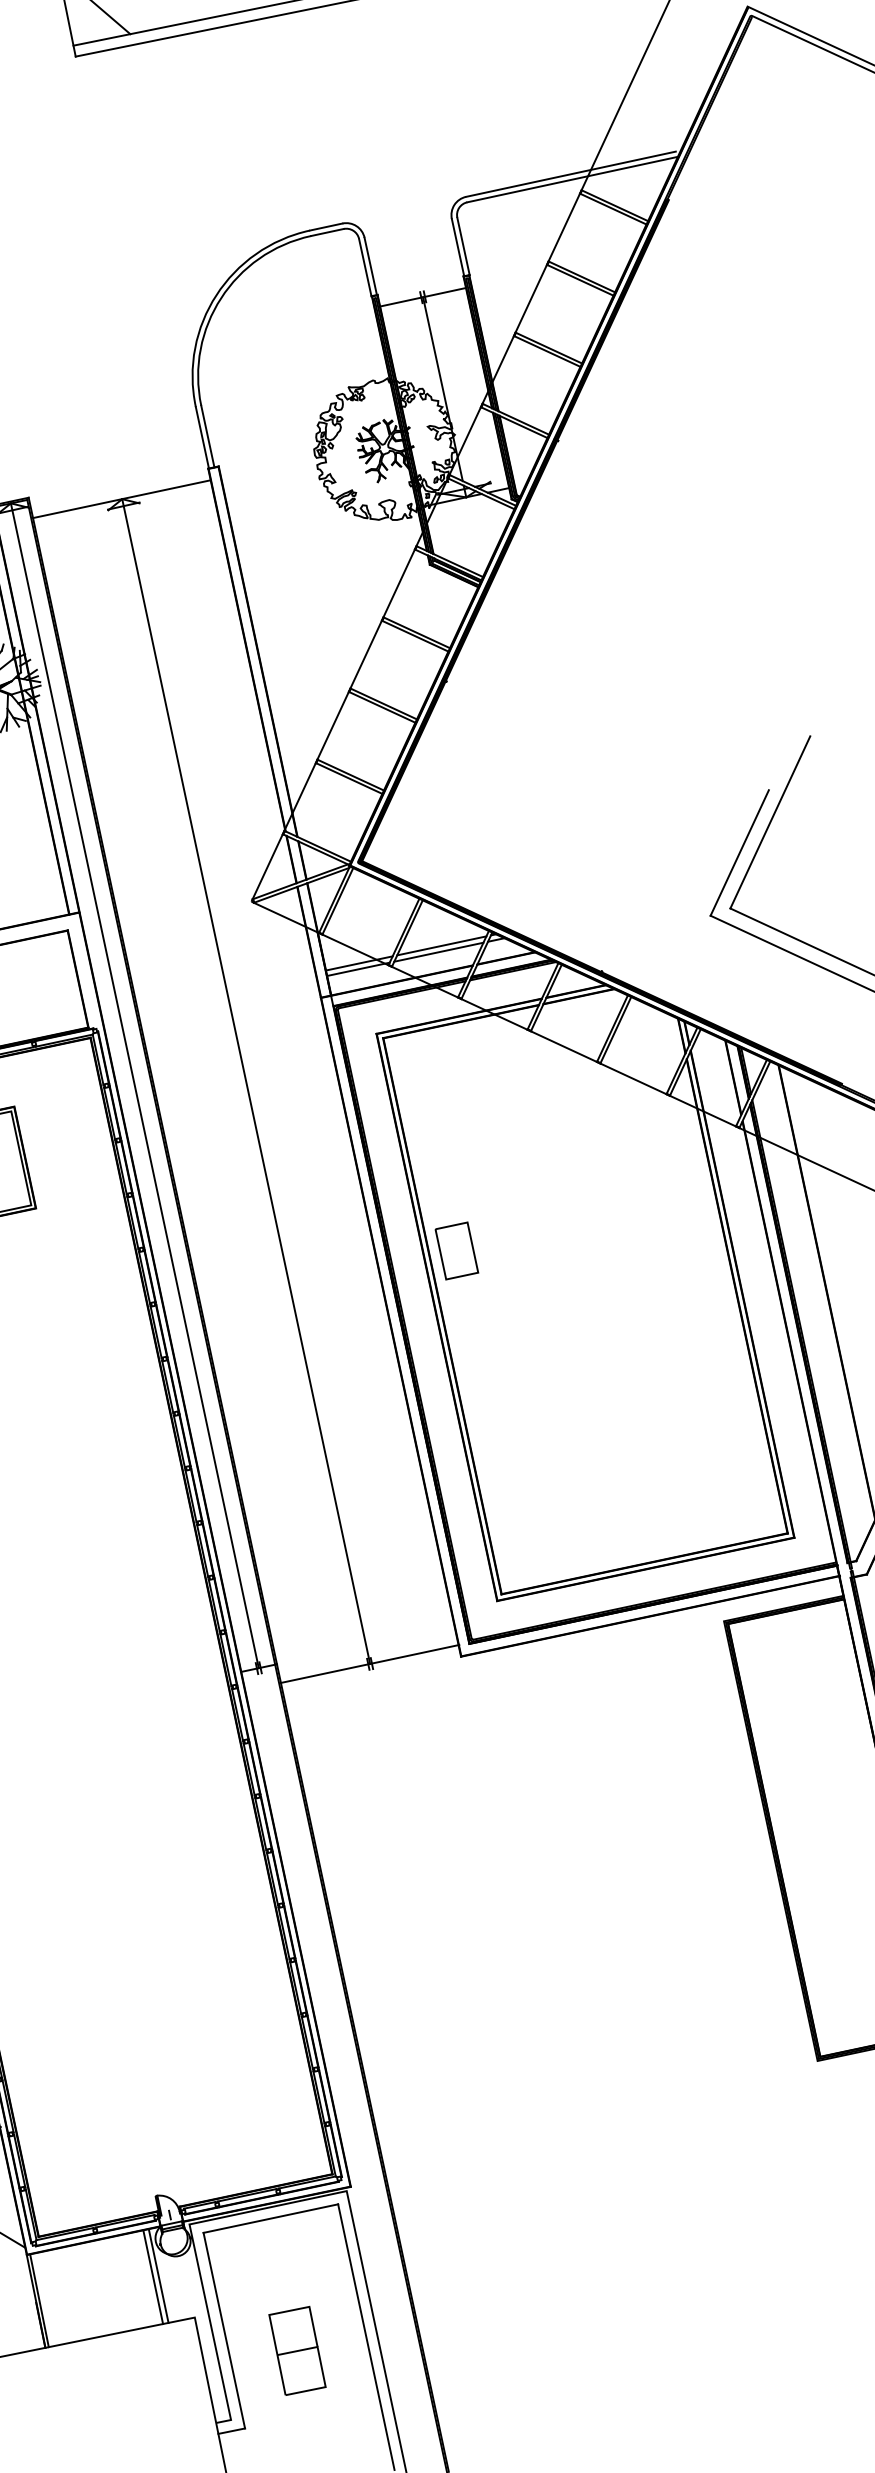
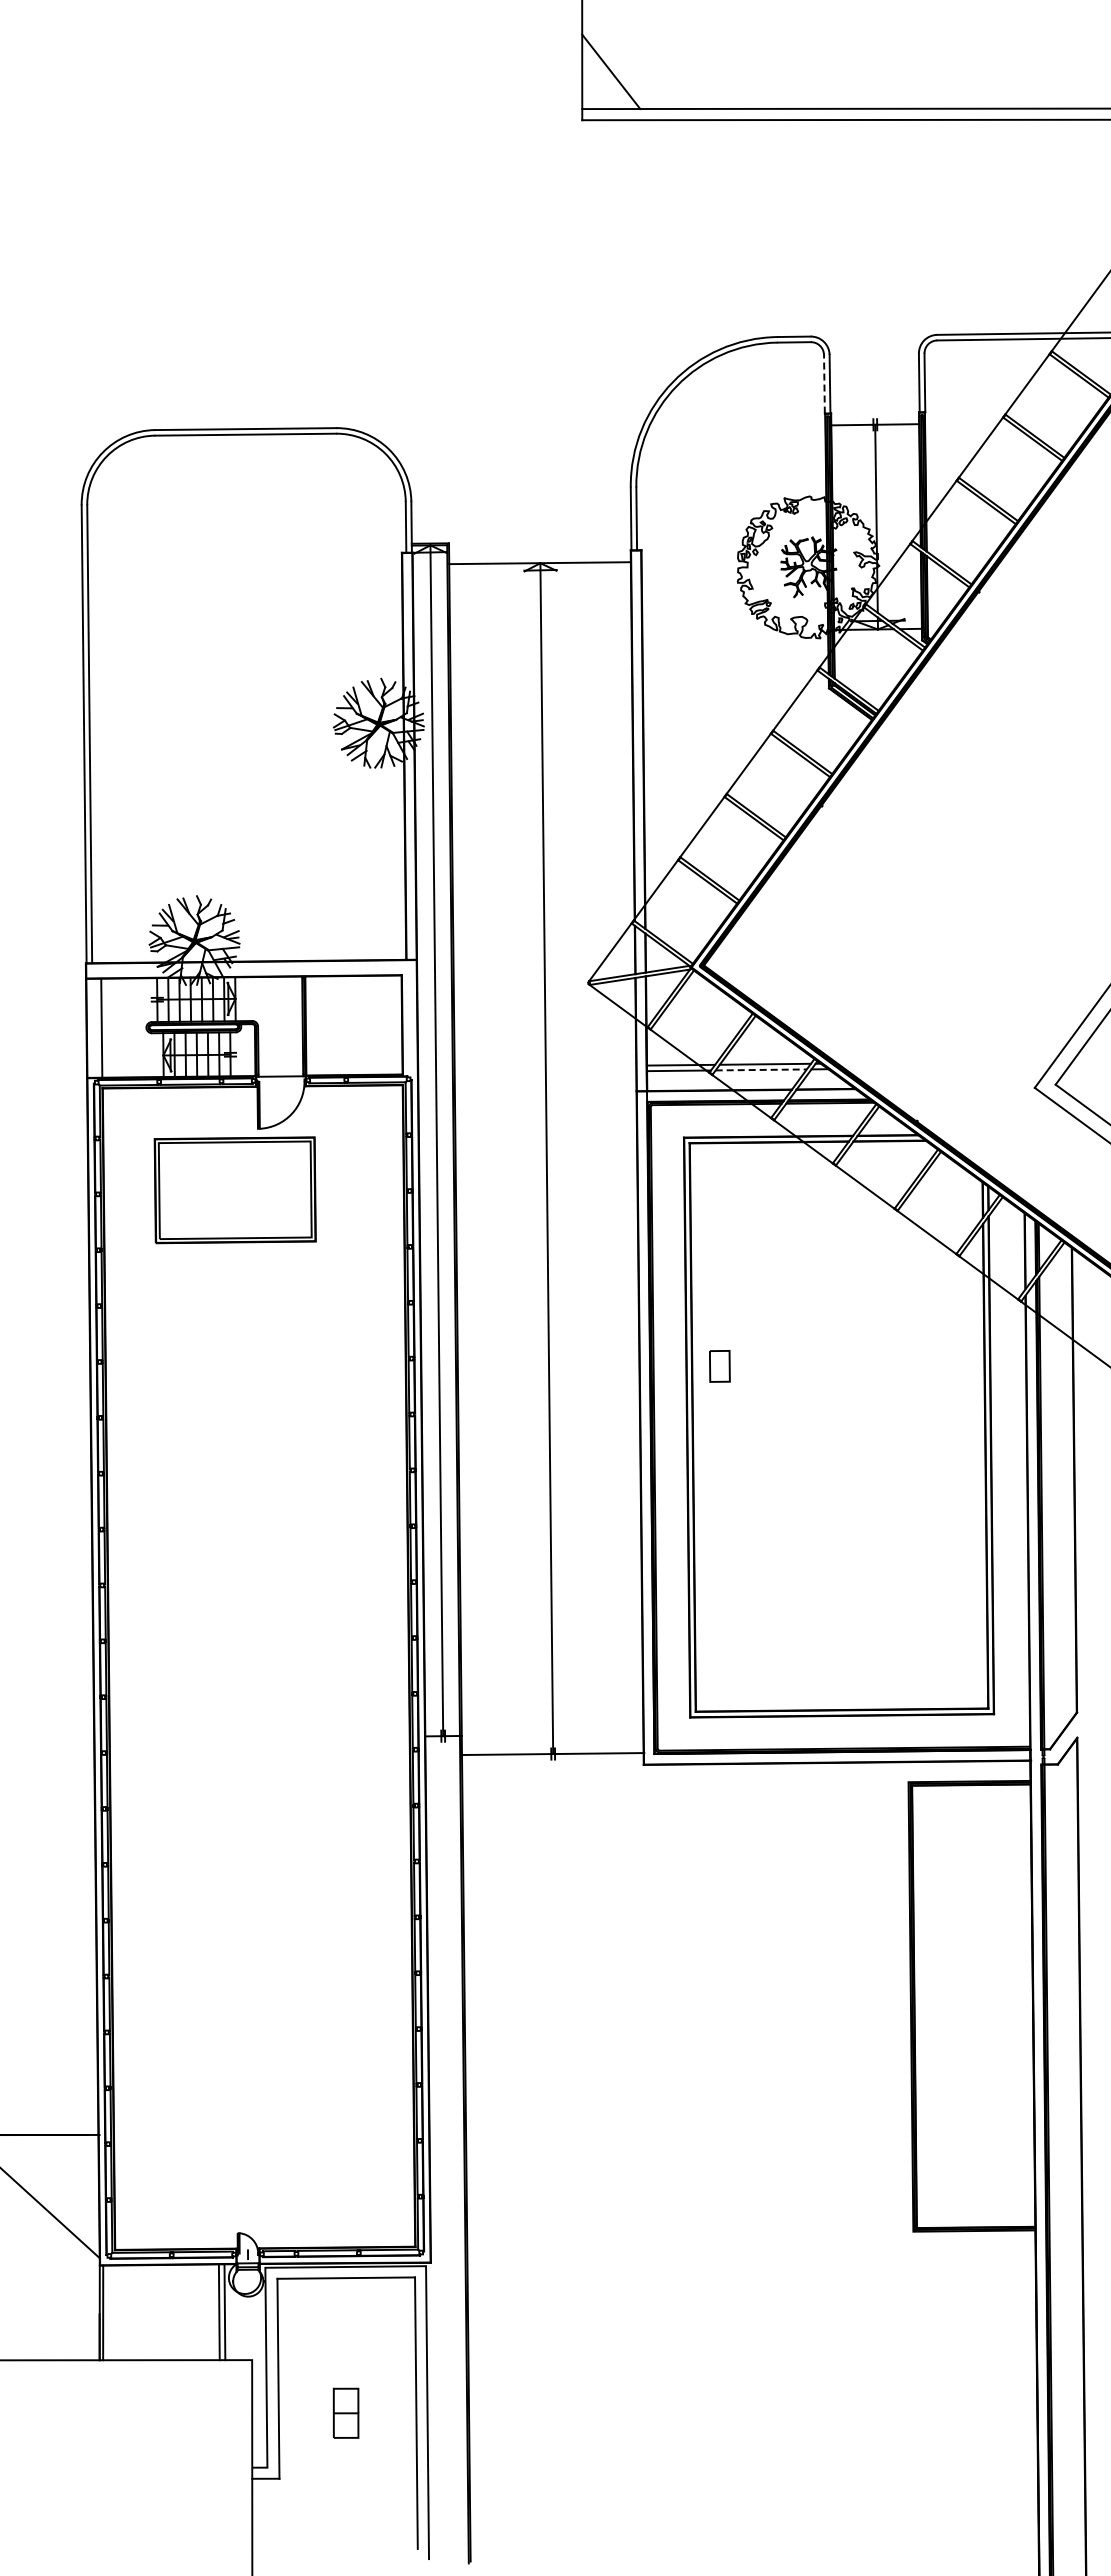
line: (365, 266) -> (824, 383), solid -> dashed
line: (439, 951) -> (761, 1069), solid -> dashed
part: (456, 1251) -> (719, 1366), size x0.6
part: (296, 2351) -> (345, 2413), size x0.6

